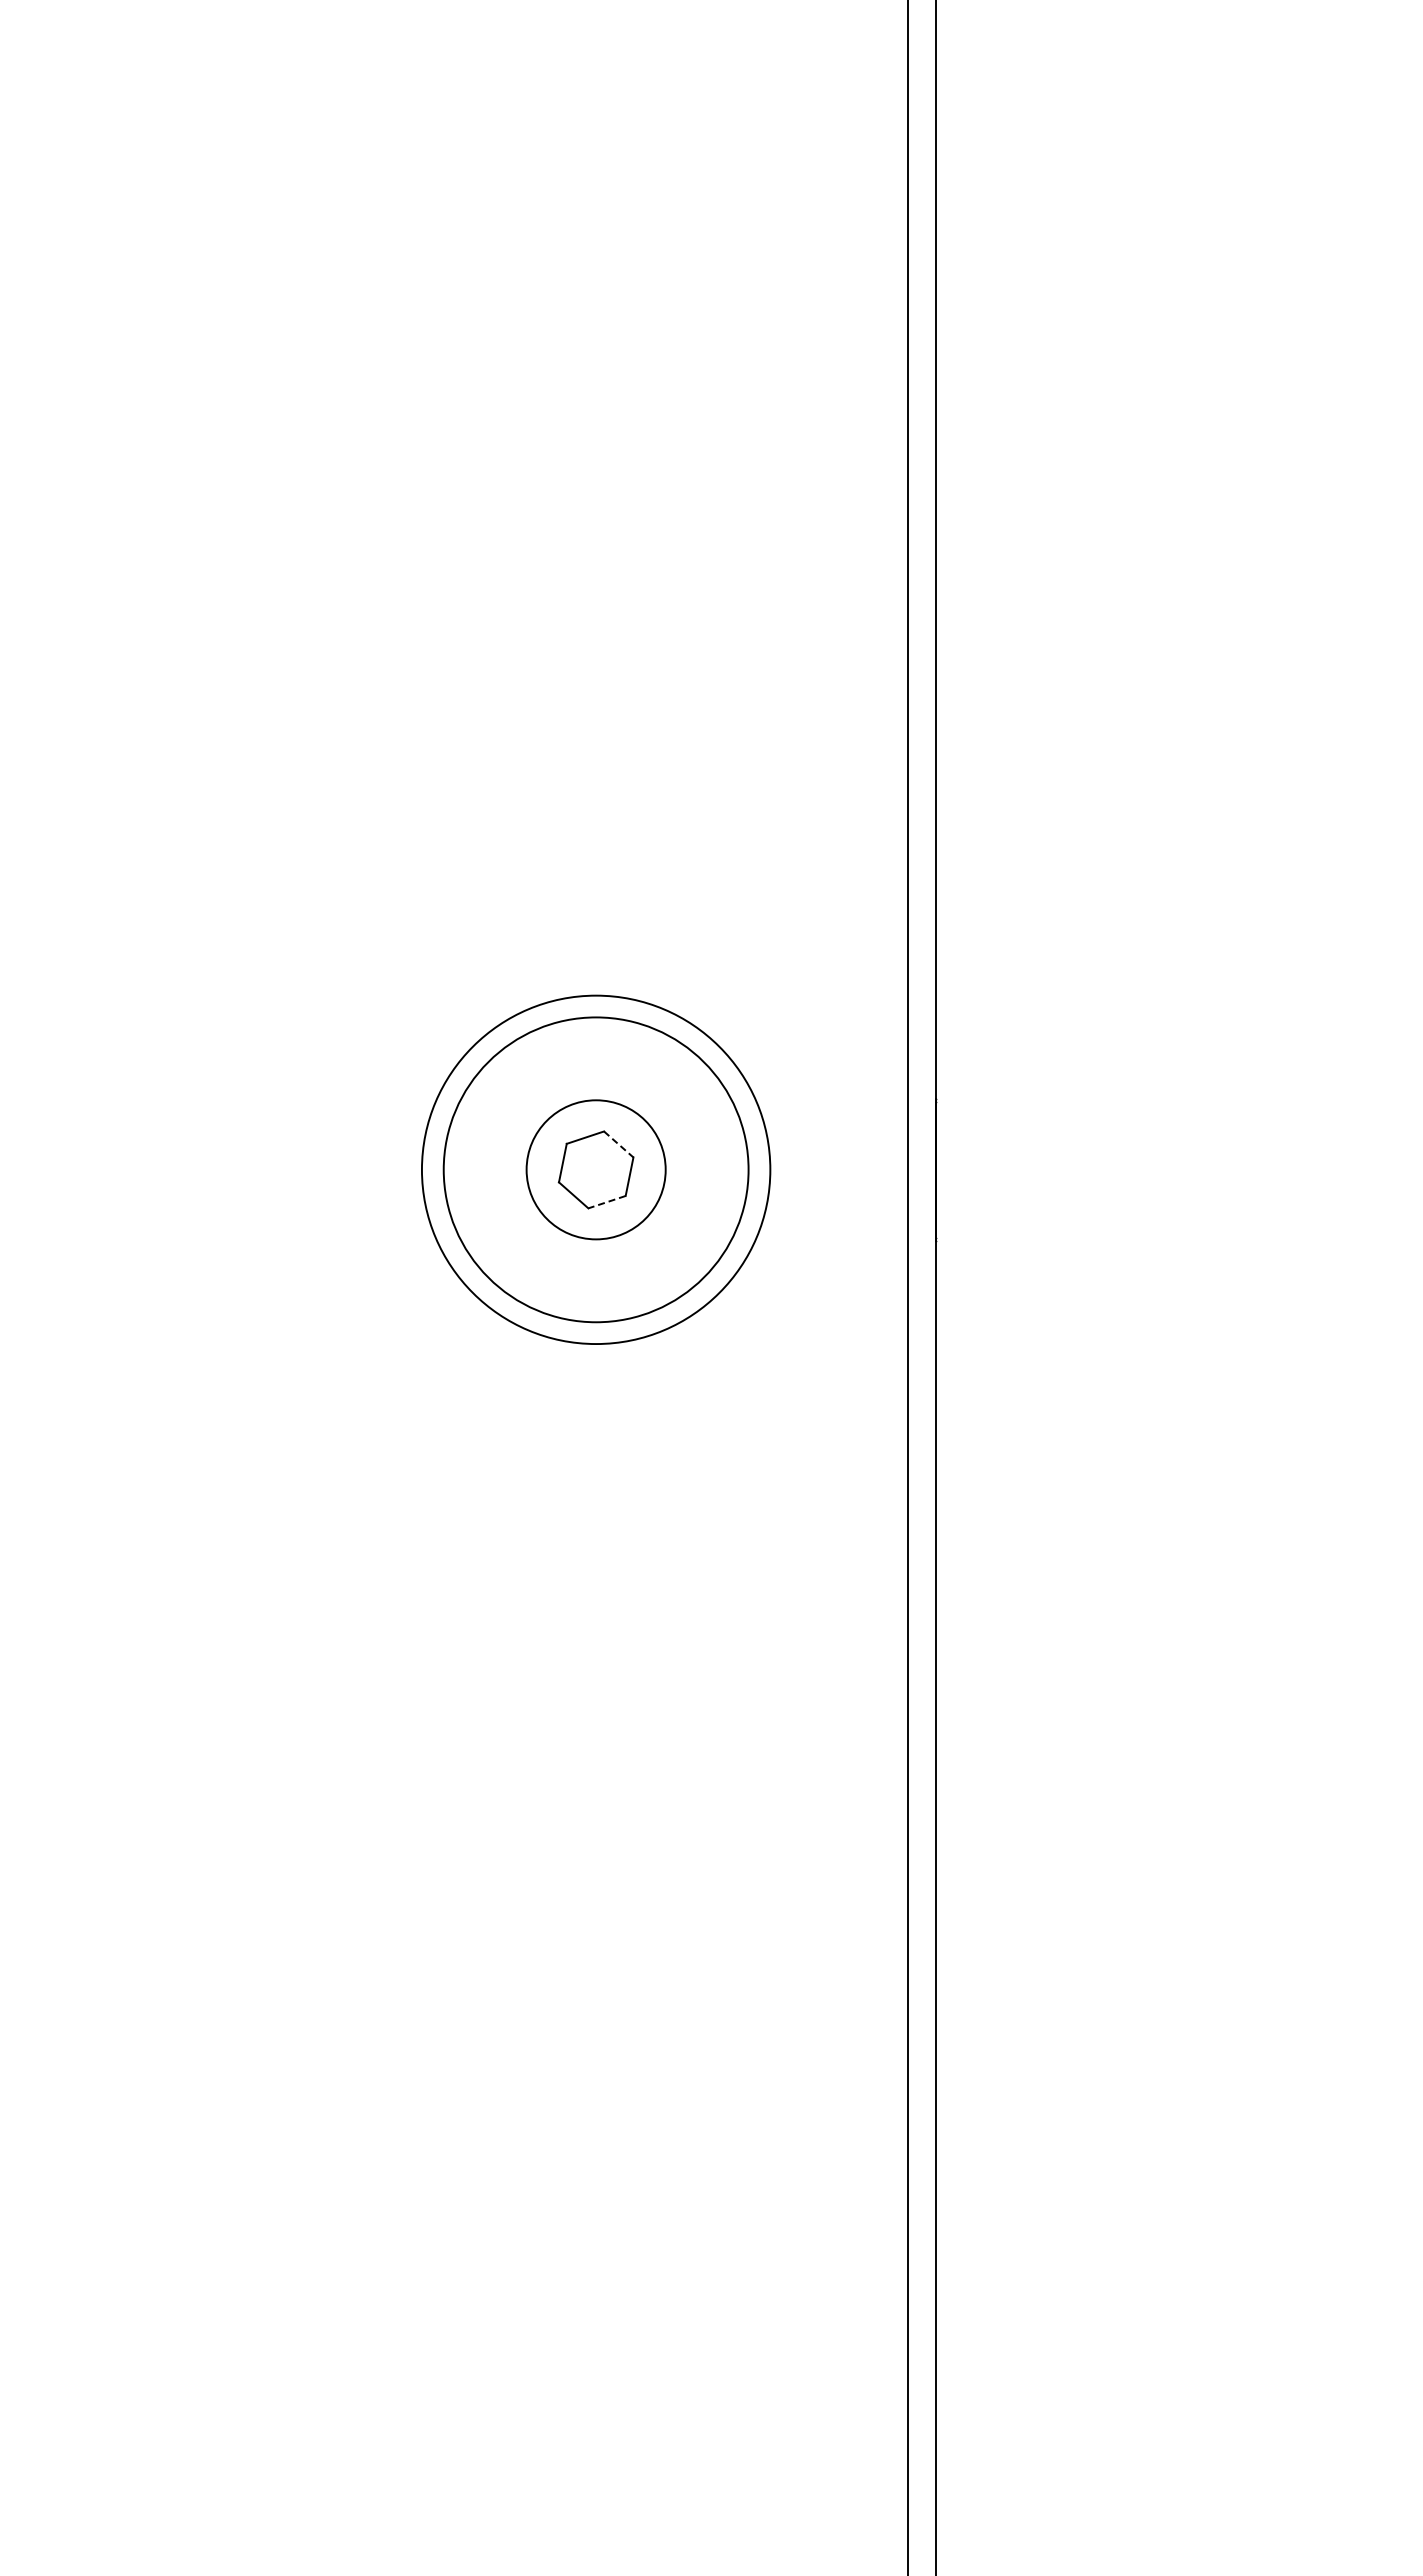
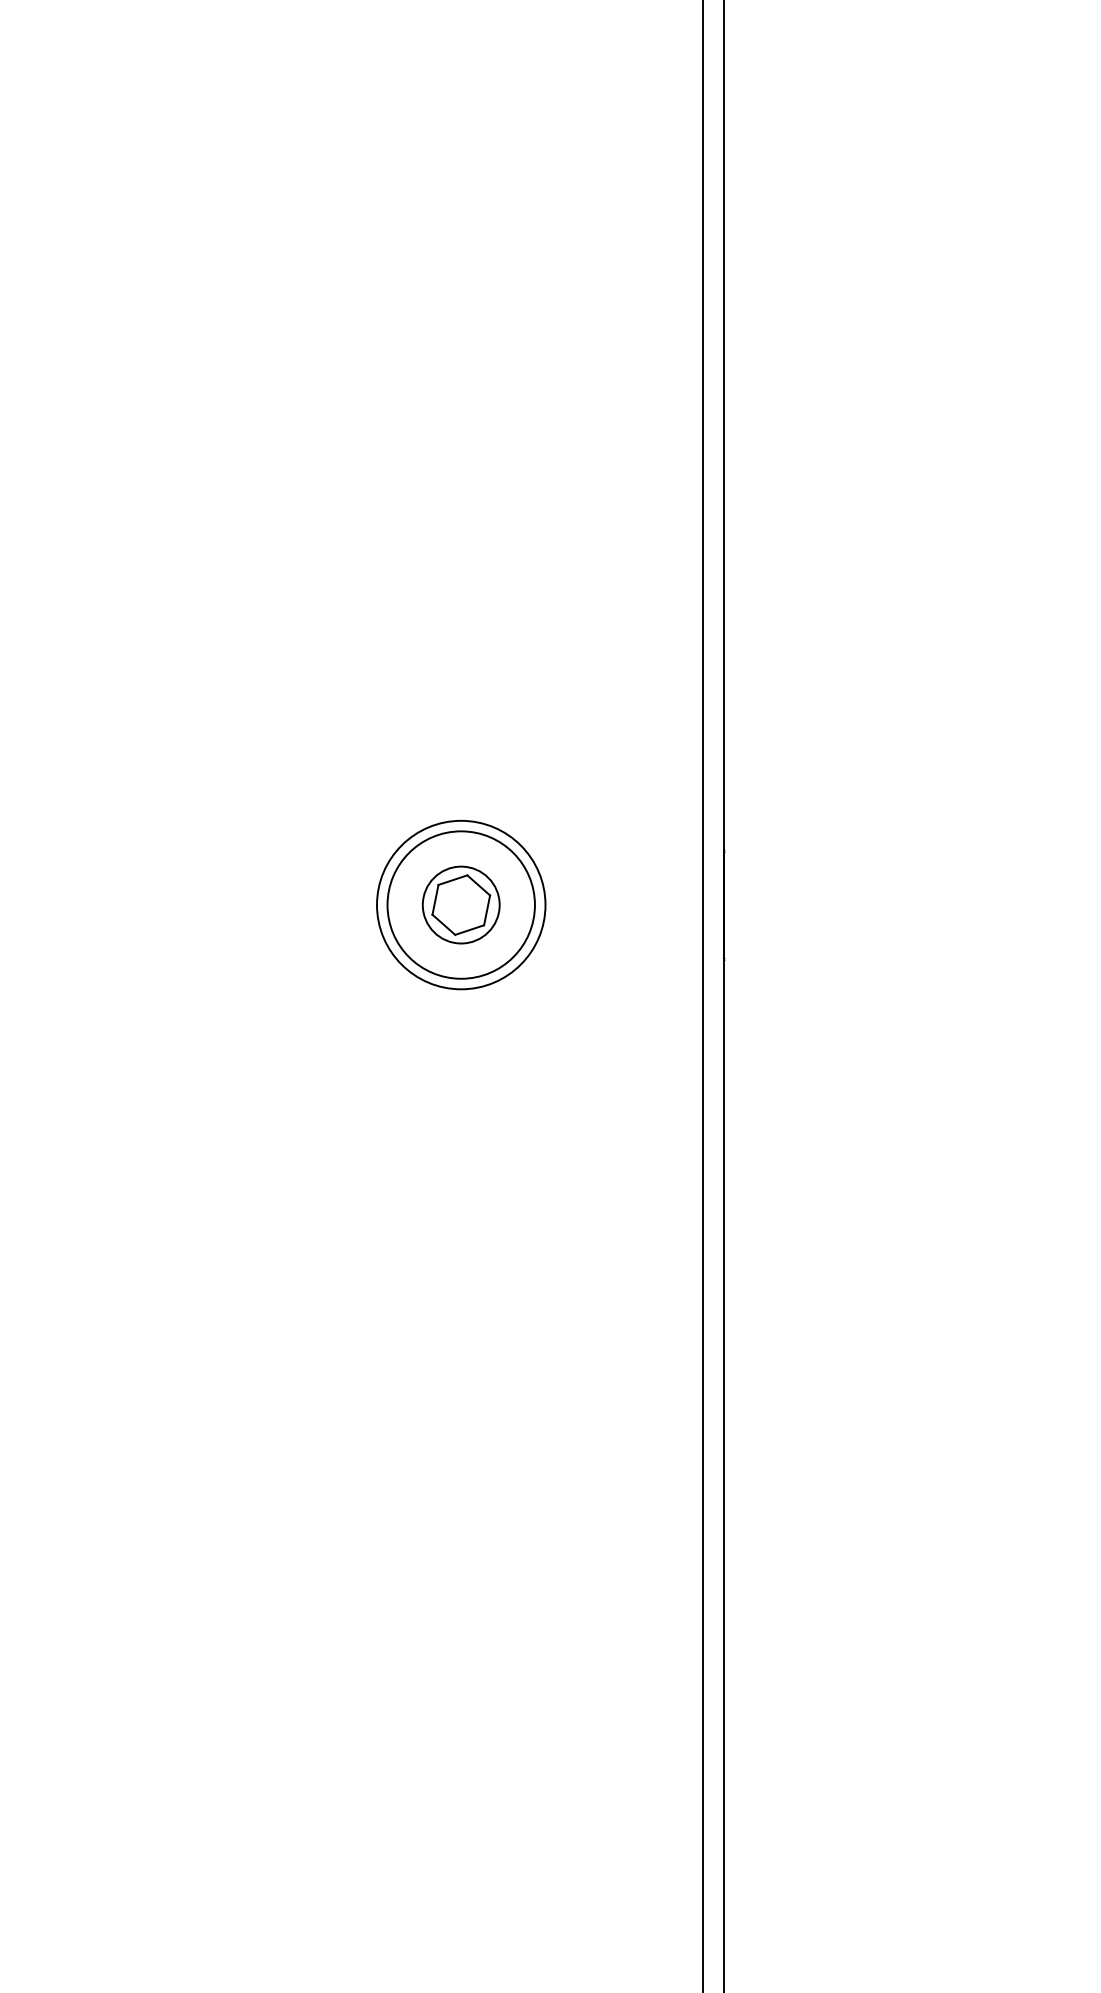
line: (618, 1144) -> (478, 885), dashed -> solid
circle: (595, 1169) -> (460, 904), size x0.62
circle: (595, 1169) -> (460, 904), size x0.71
circle: (596, 1169) -> (461, 904), size x0.62
line: (607, 1202) -> (470, 930), dashed -> solid

